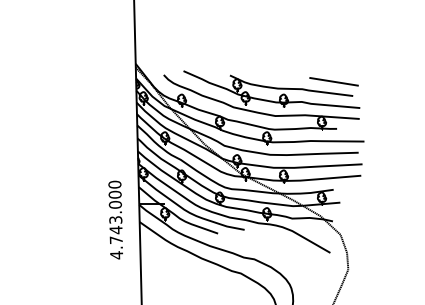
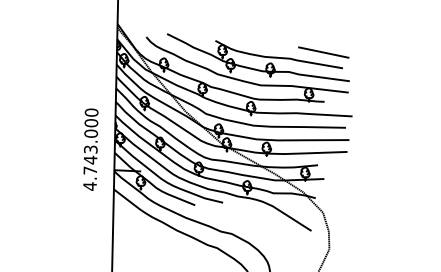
text: (115, 219) -> (90, 148), moved

